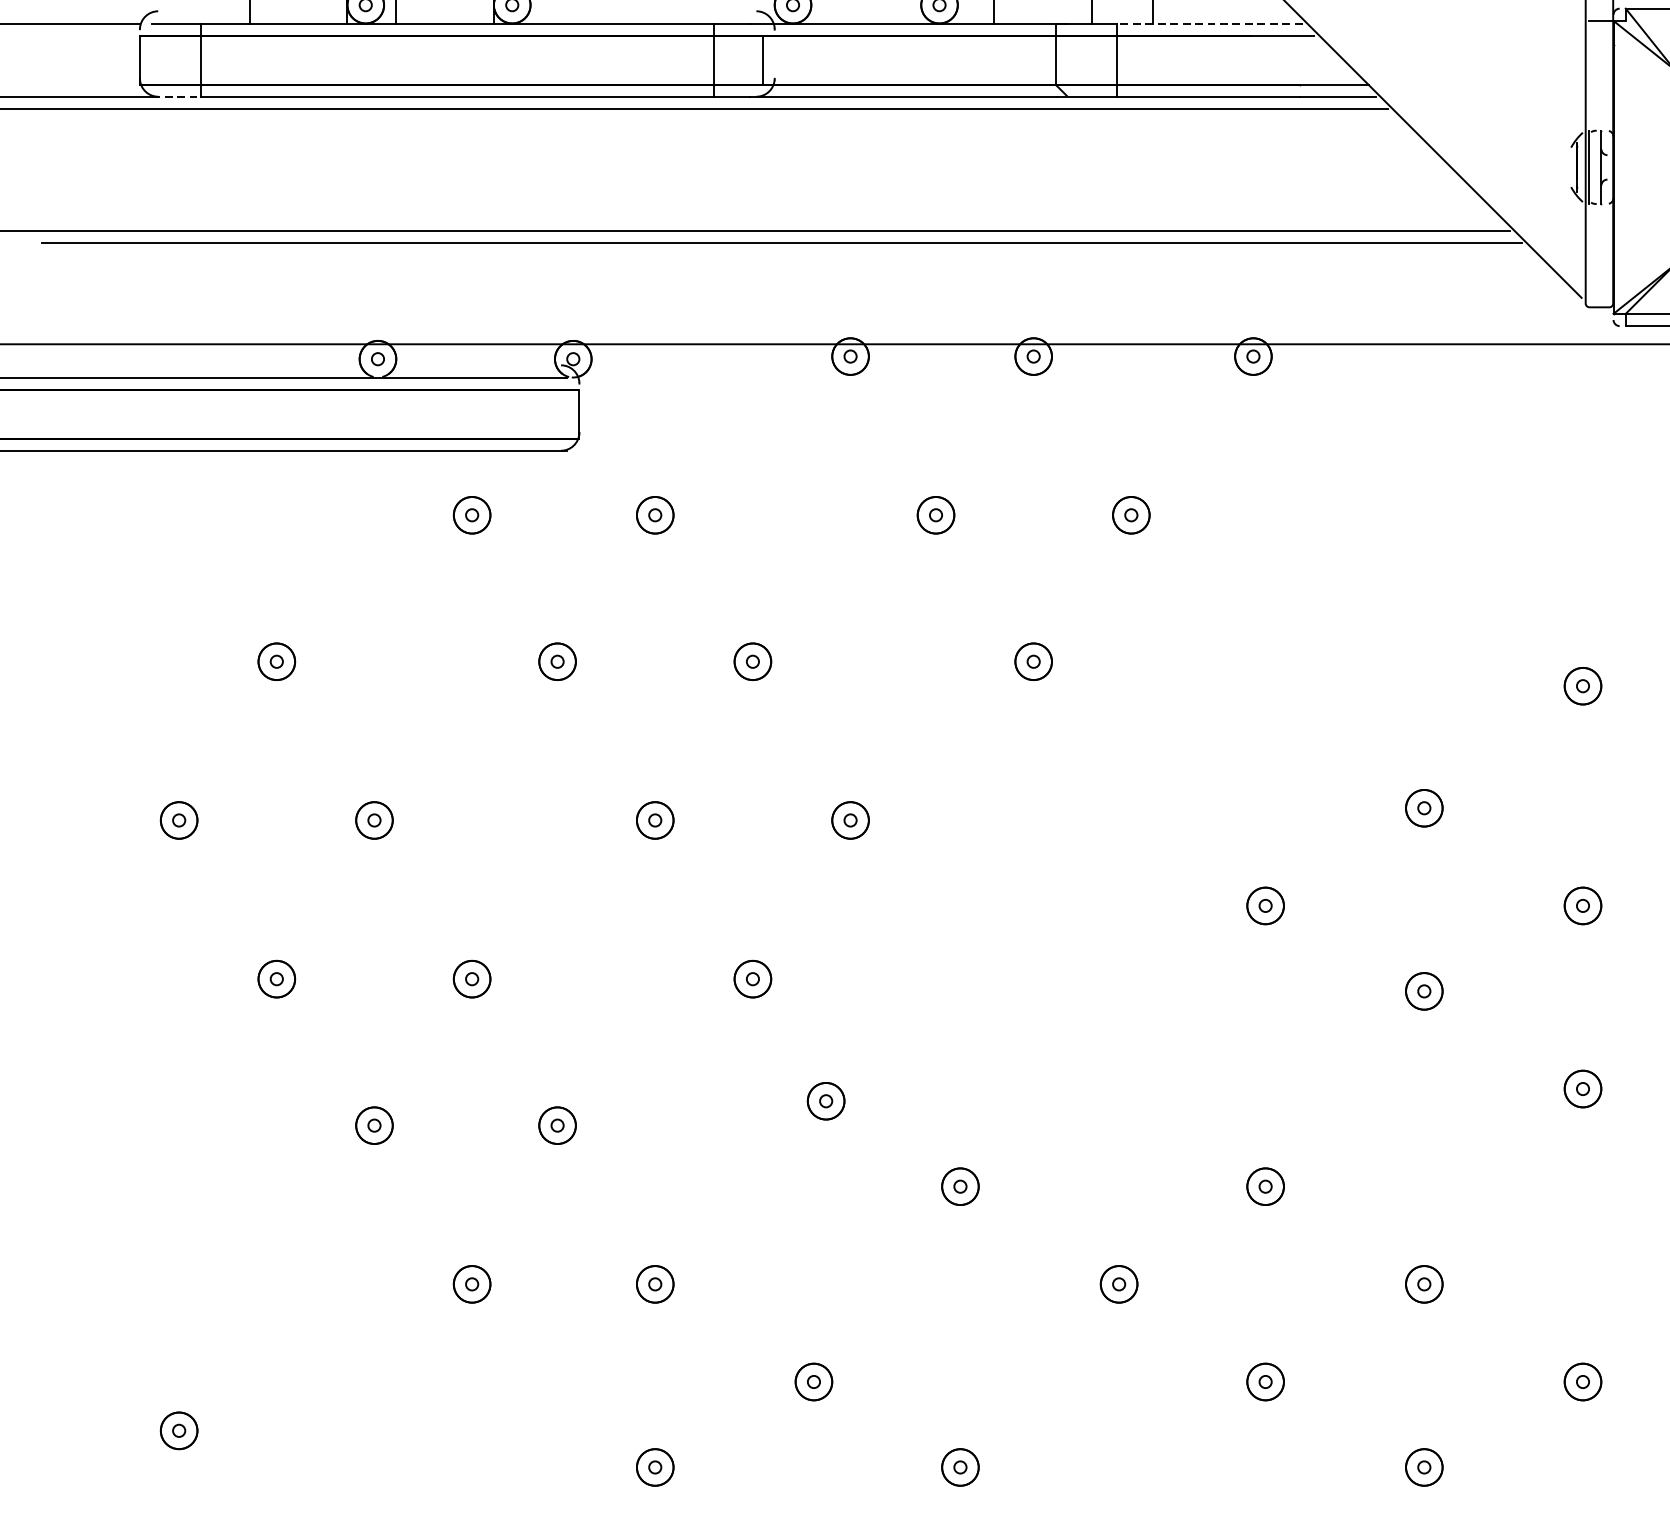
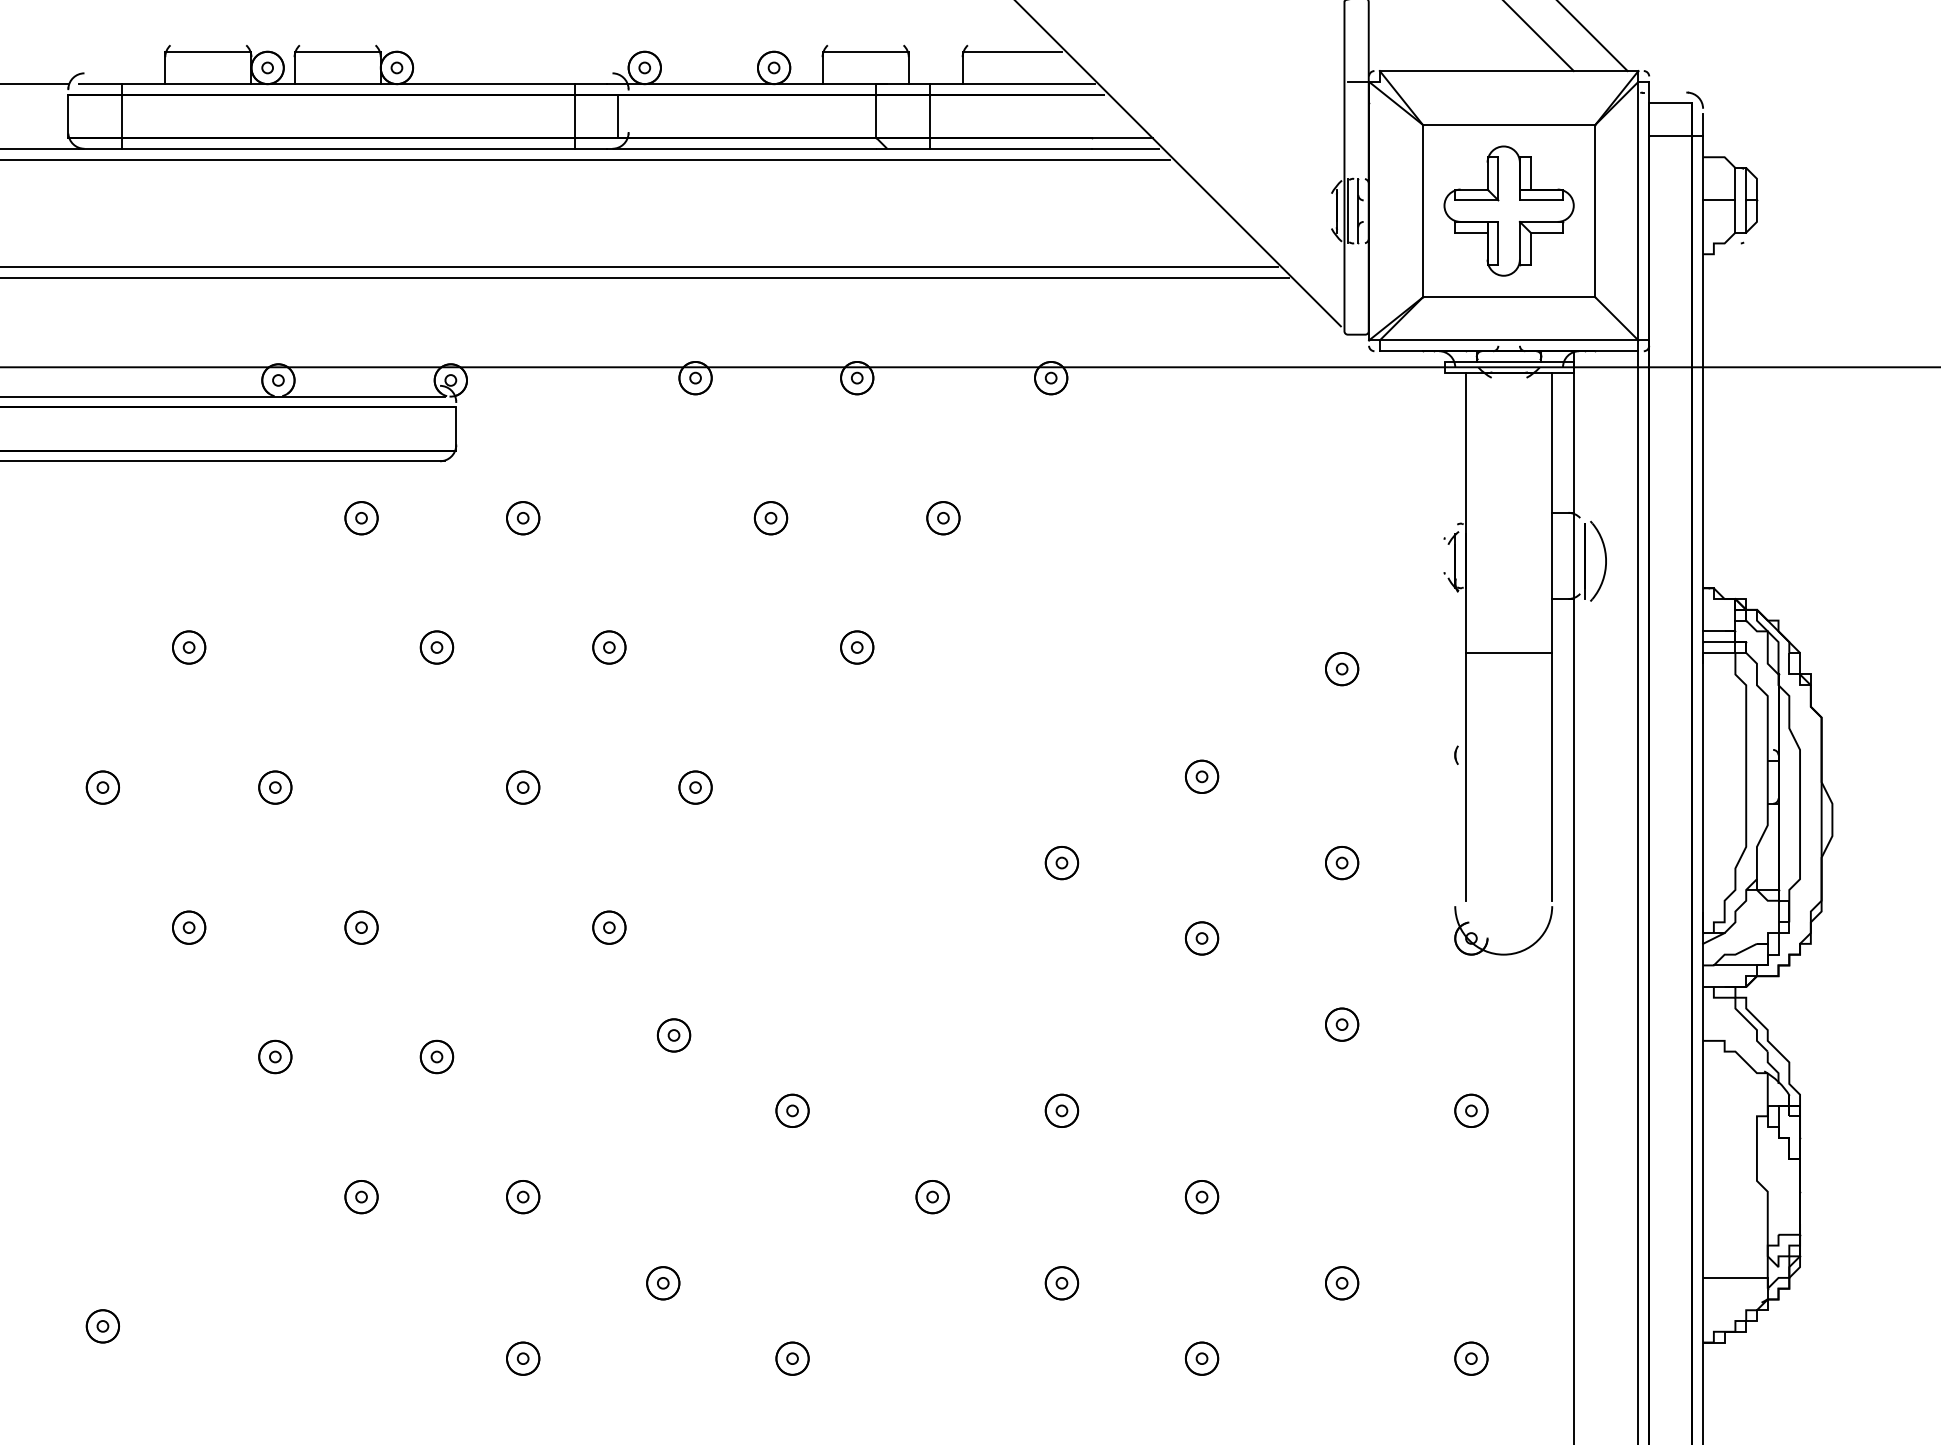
line: (1209, 23) -> (1012, 84), dashed -> solid
line: (176, 96) -> (100, 148), dashed -> solid

